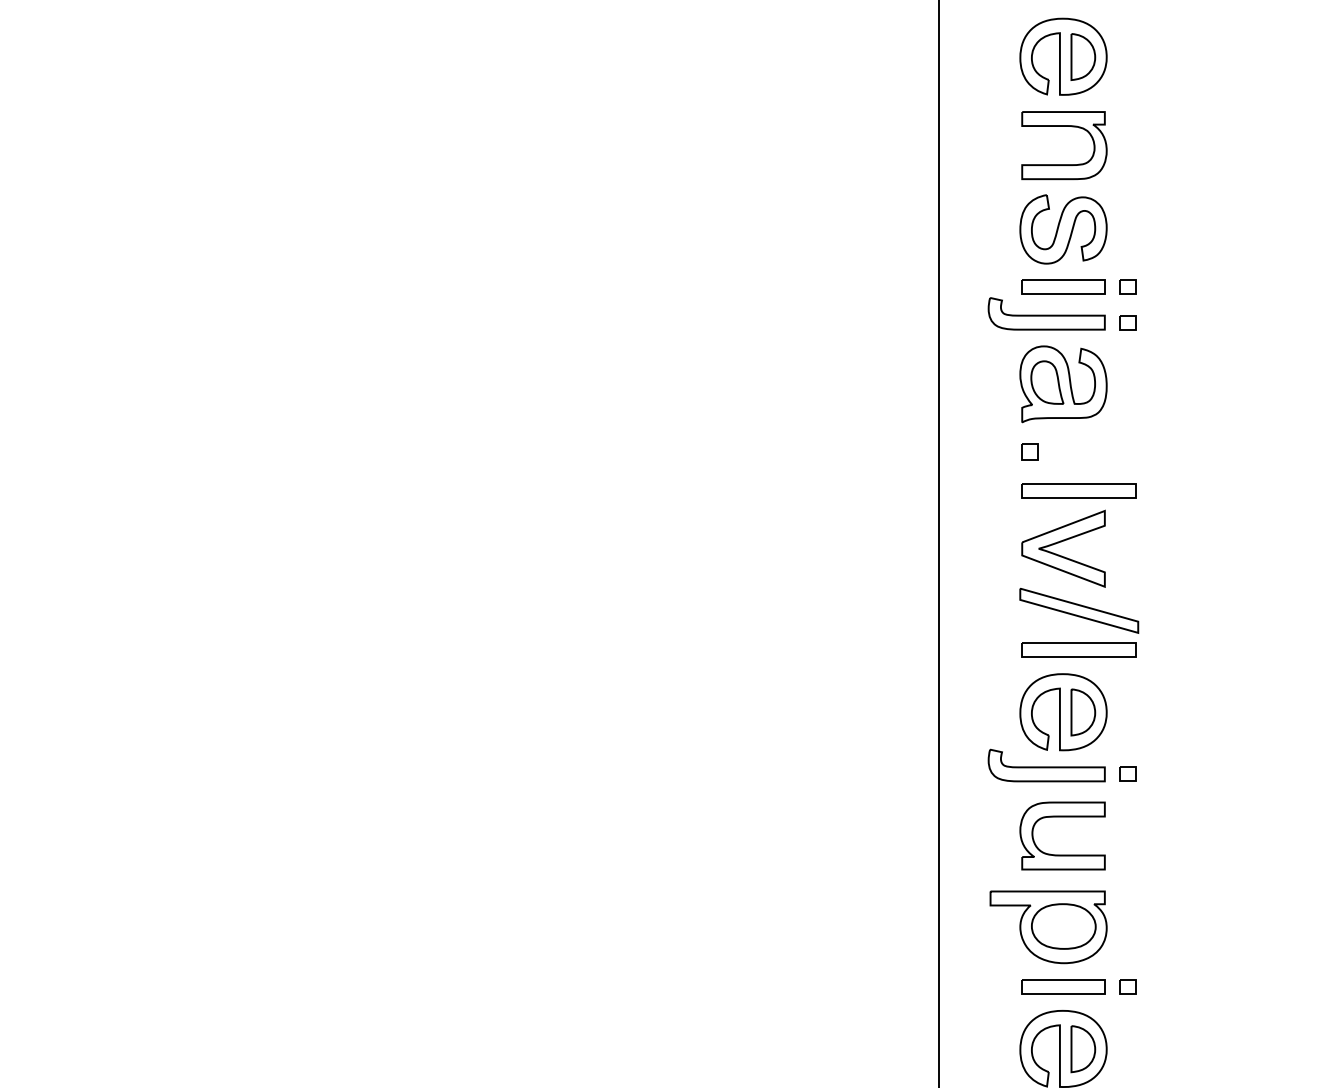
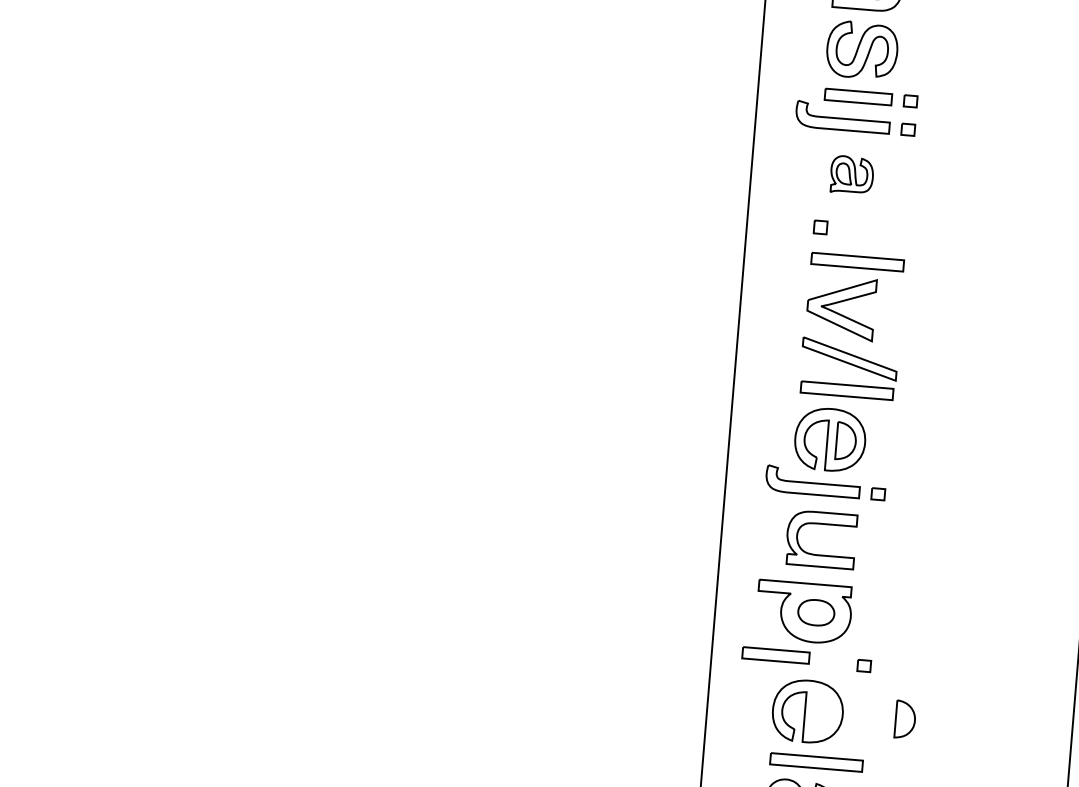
part: (1063, 384) -> (851, 175), size x0.6
part: (1063, 926) -> (816, 612), size x0.7
part: (1063, 986) -> (776, 654), moved
part: (1083, 1049) -> (905, 720), moved

